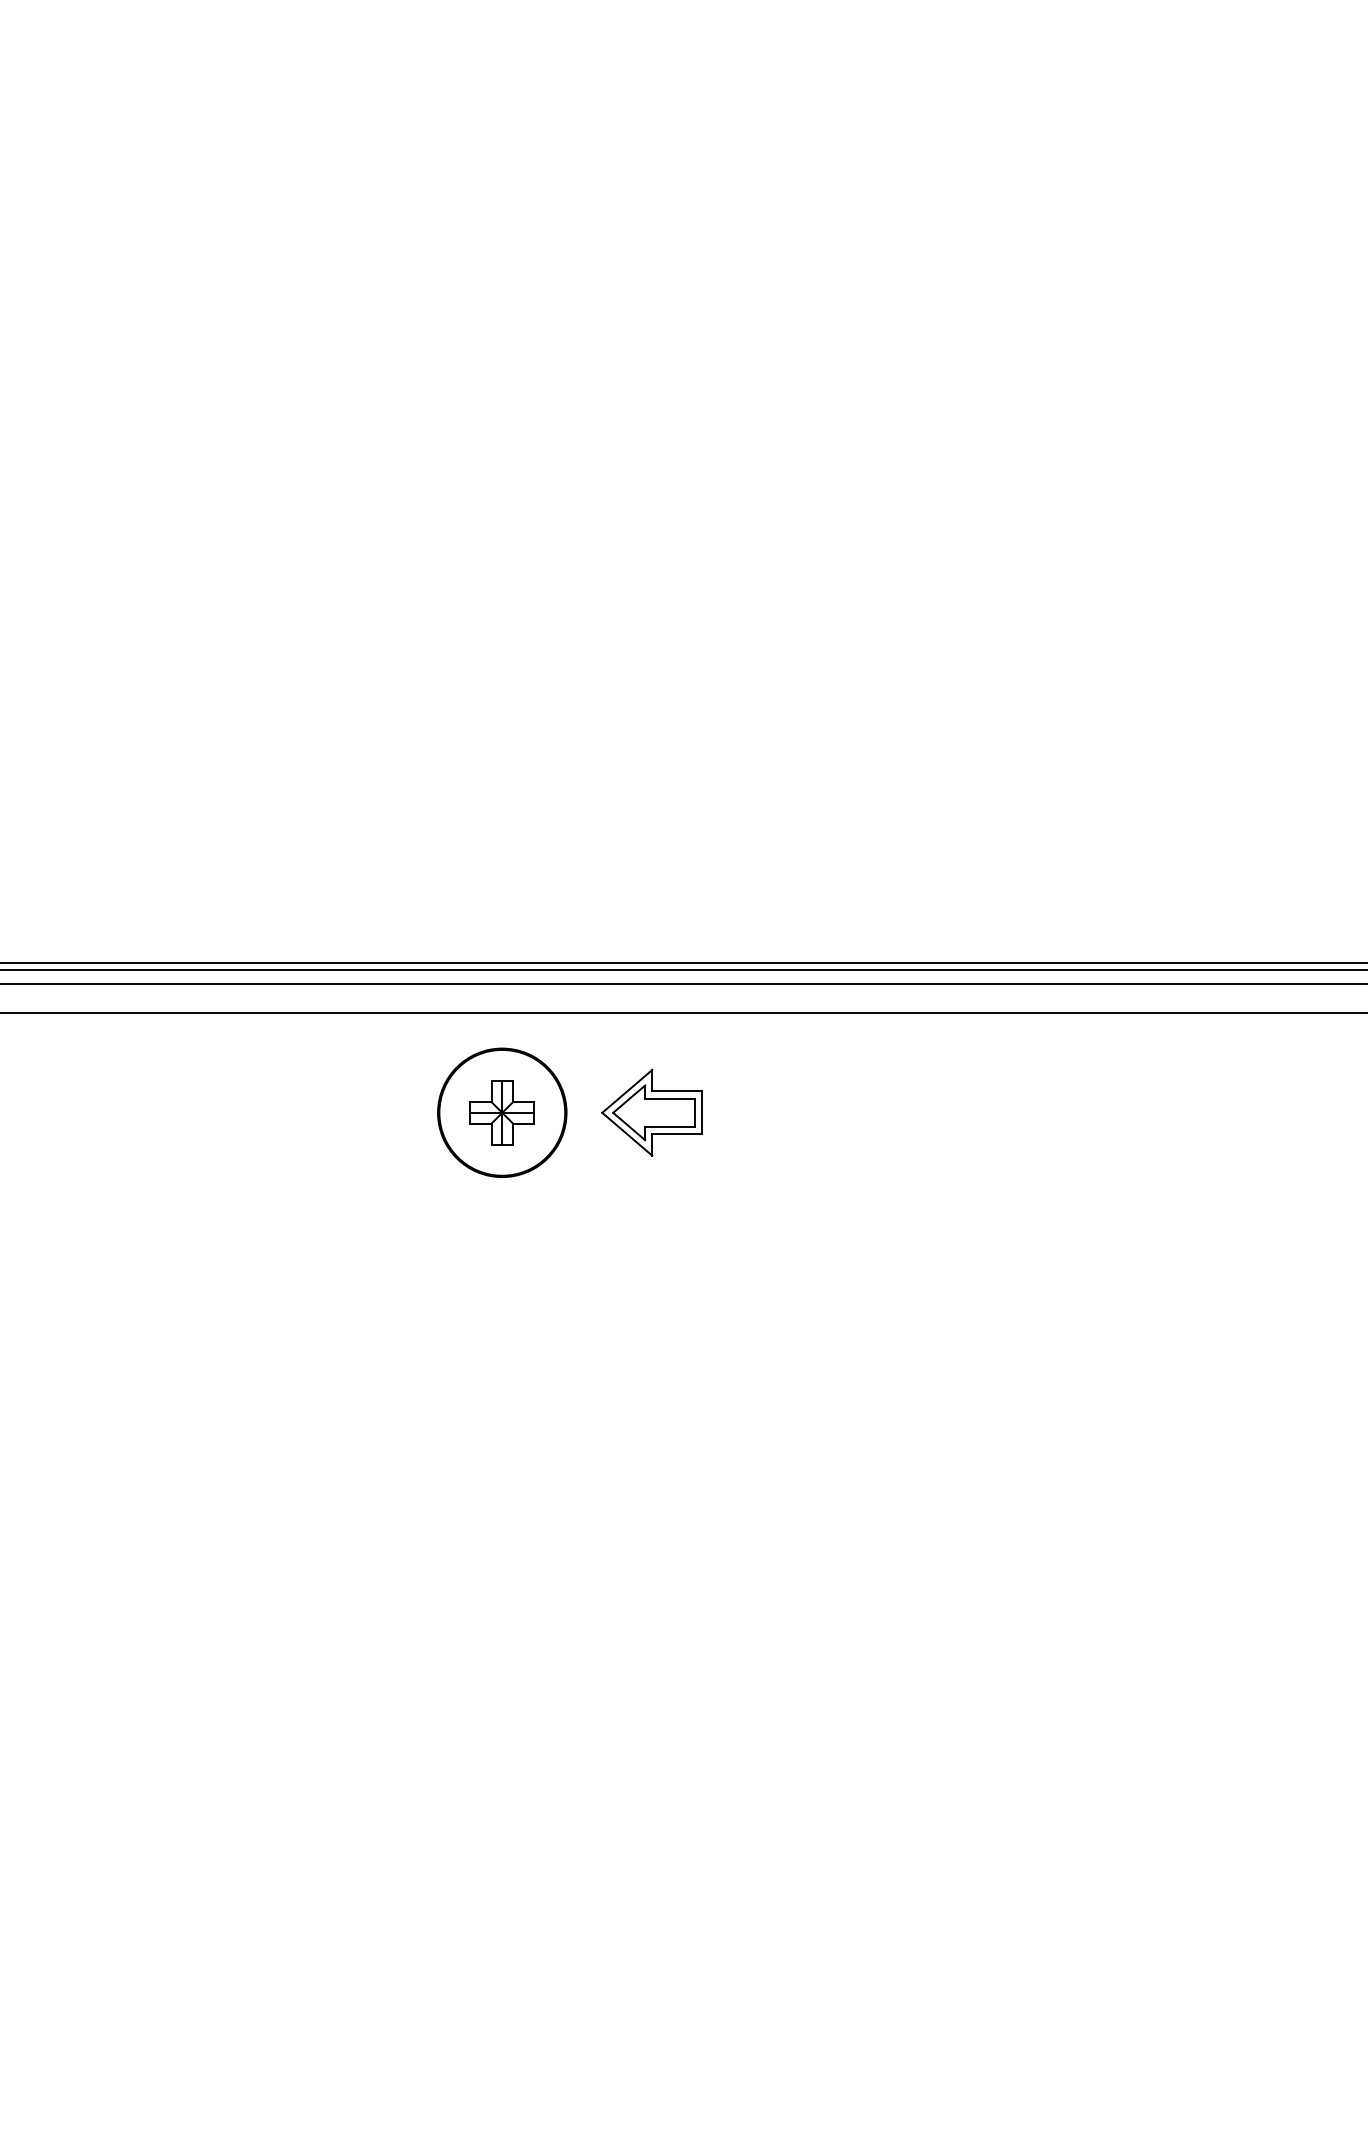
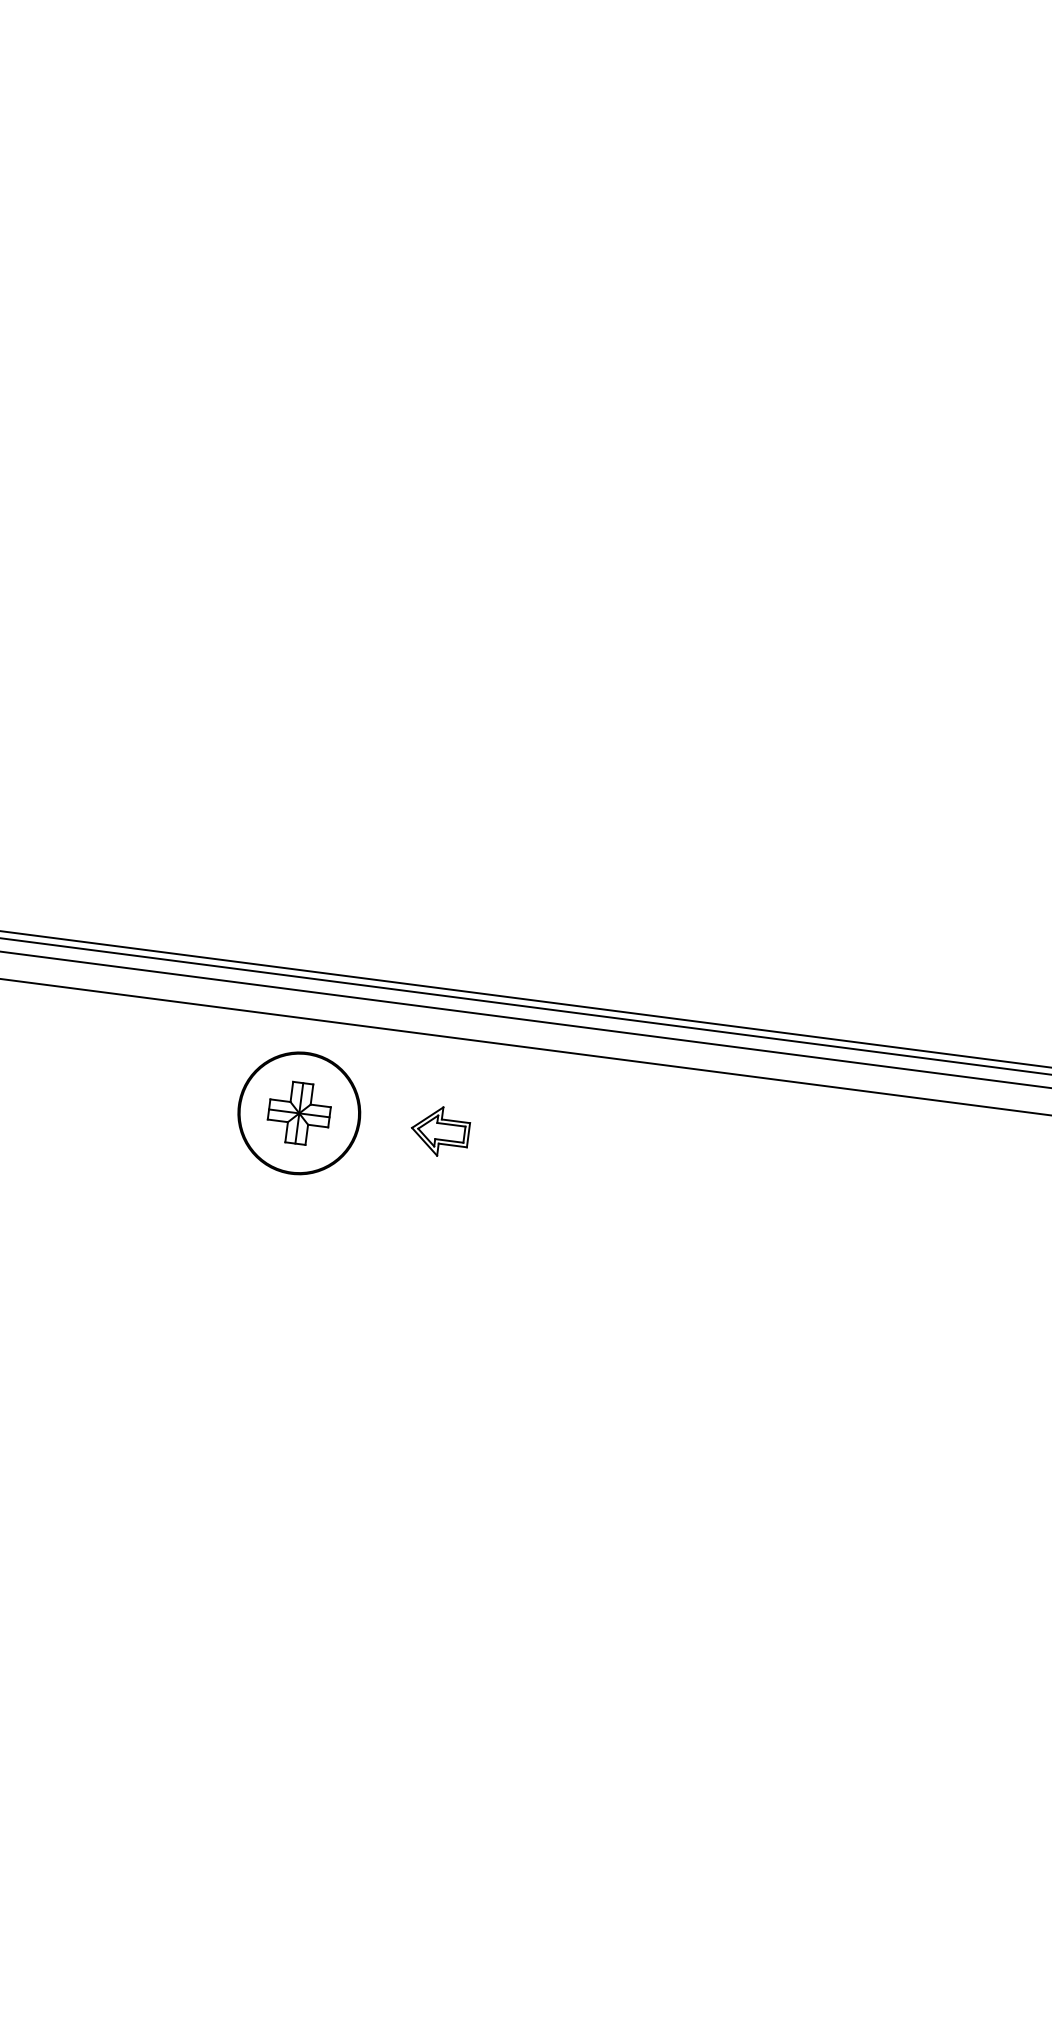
part: (651, 1112) -> (439, 1131), size x0.6

